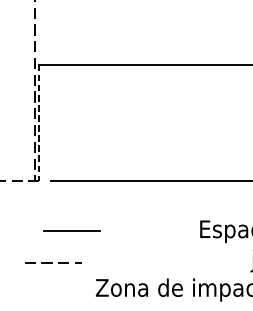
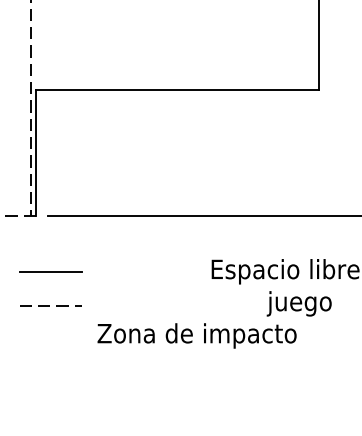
line: (39, 123) -> (35, 153), dashed -> solid
line: (72, 231) -> (50, 271), moved

